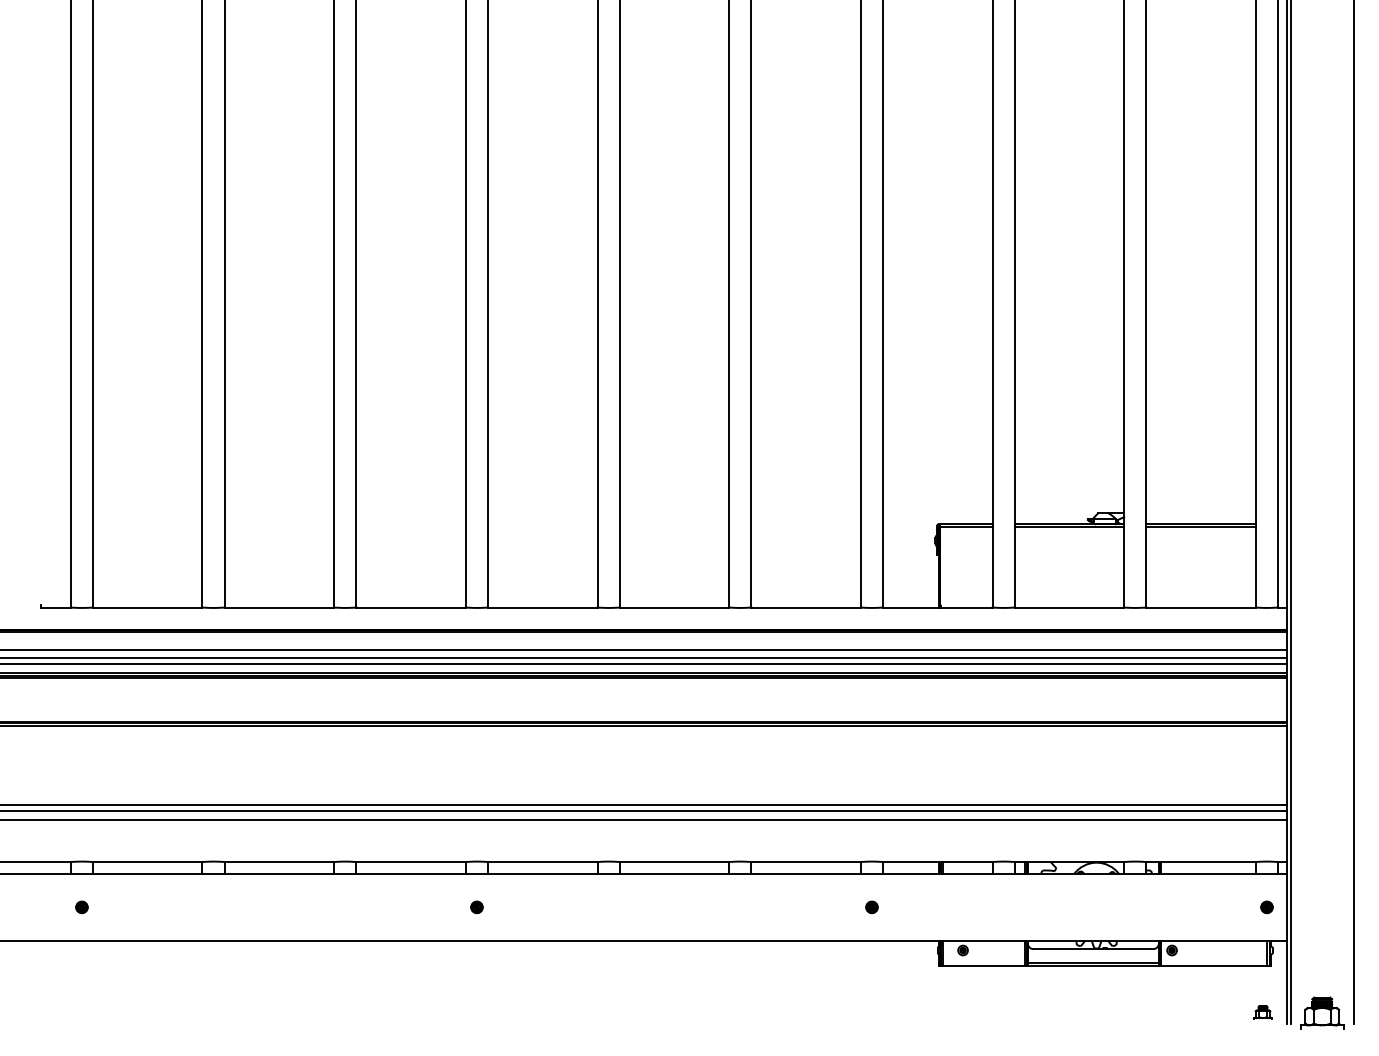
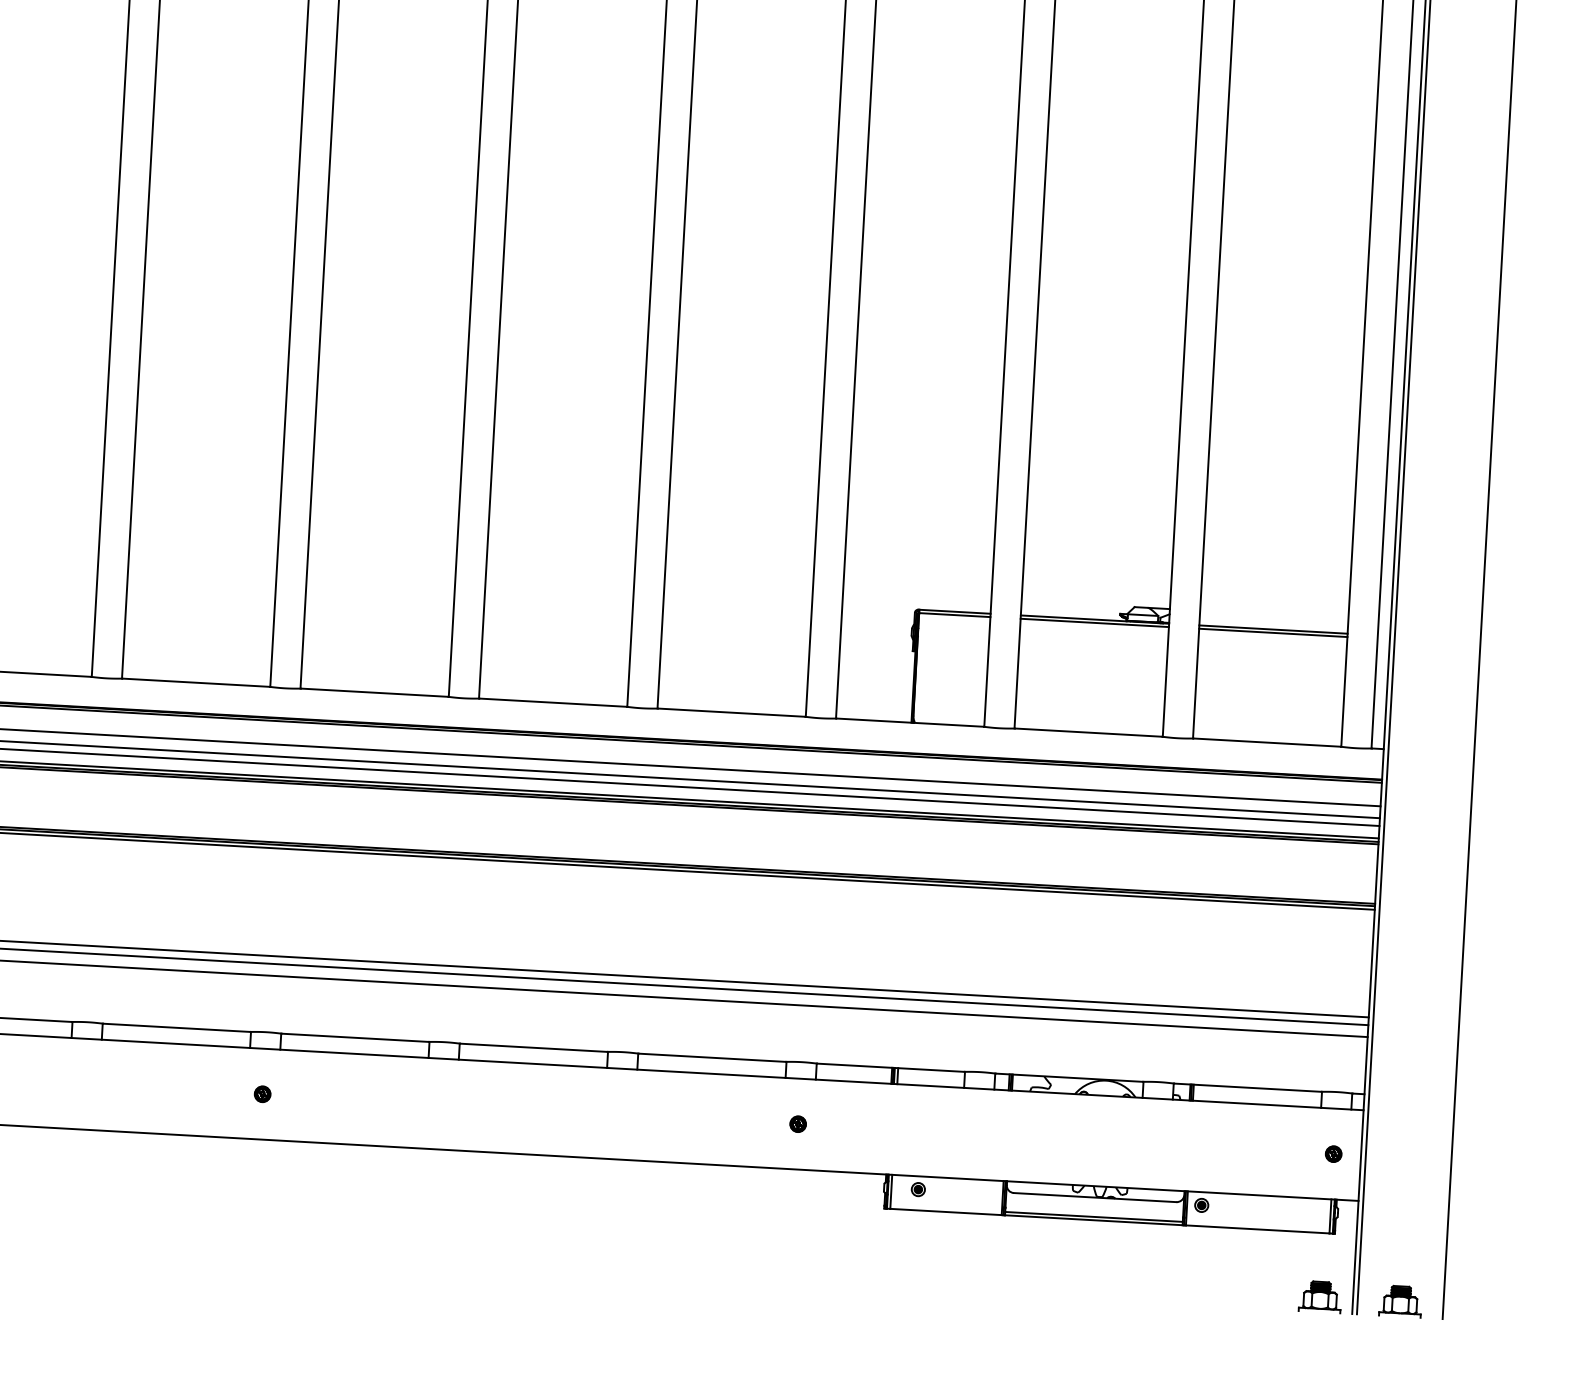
part: (1262, 1012) -> (1319, 1296), size x1.67
part: (1322, 1012) -> (1400, 1300), size x0.71

